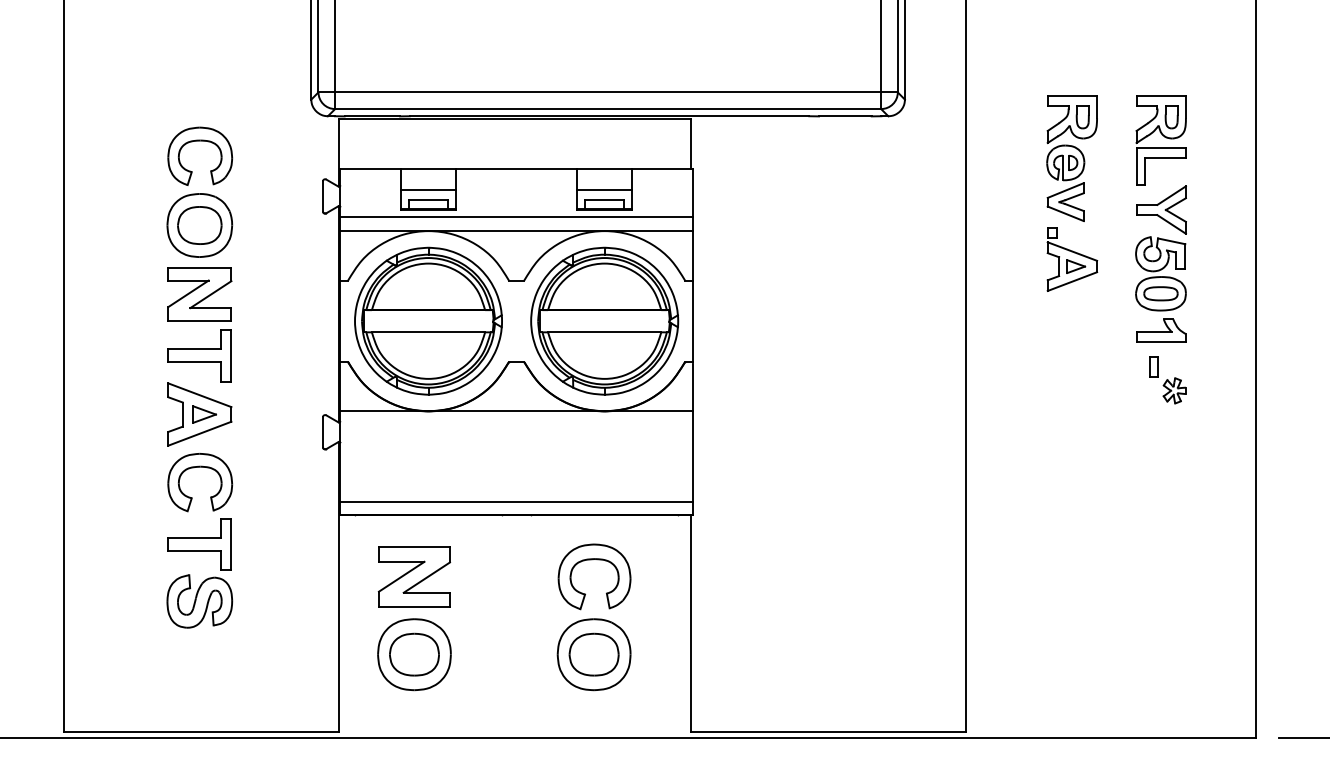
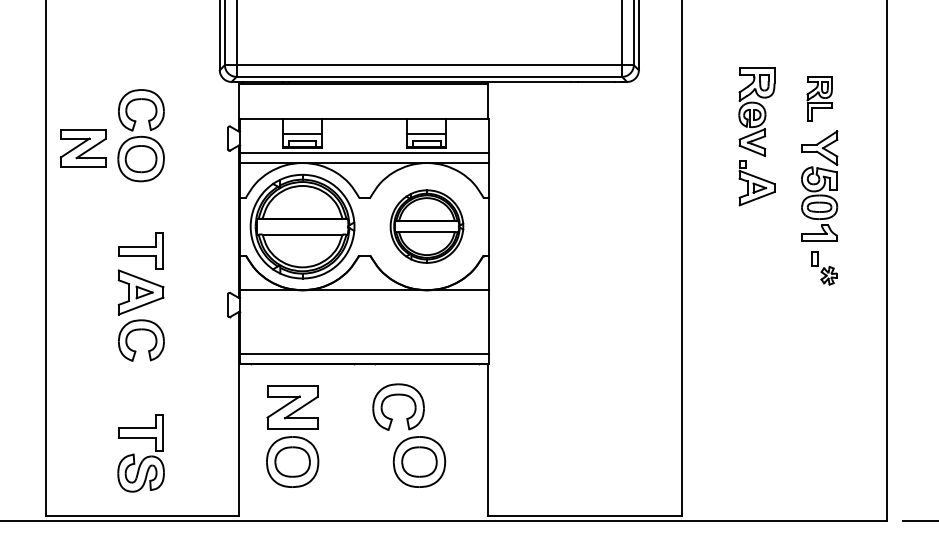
part: (1160, 140) -> (819, 99), size x0.7
part: (199, 294) -> (83, 148), moved
part: (604, 320) -> (426, 226), size x0.7
part: (592, 560) -> (397, 395), moved
part: (205, 579) -> (145, 457), moved

